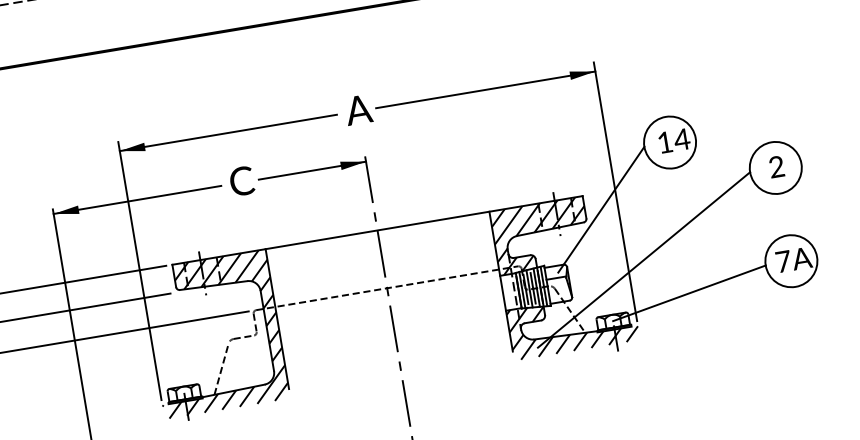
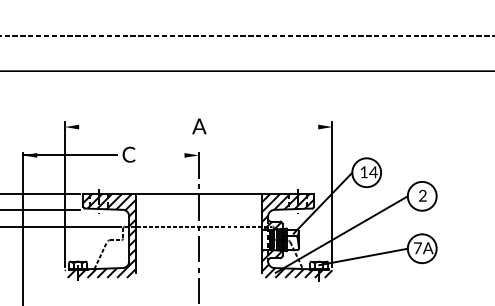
line: (485, 90) -> (270, 127), removed
line: (229, 133) -> (126, 127), removed
line: (312, 170) -> (168, 155), removed

